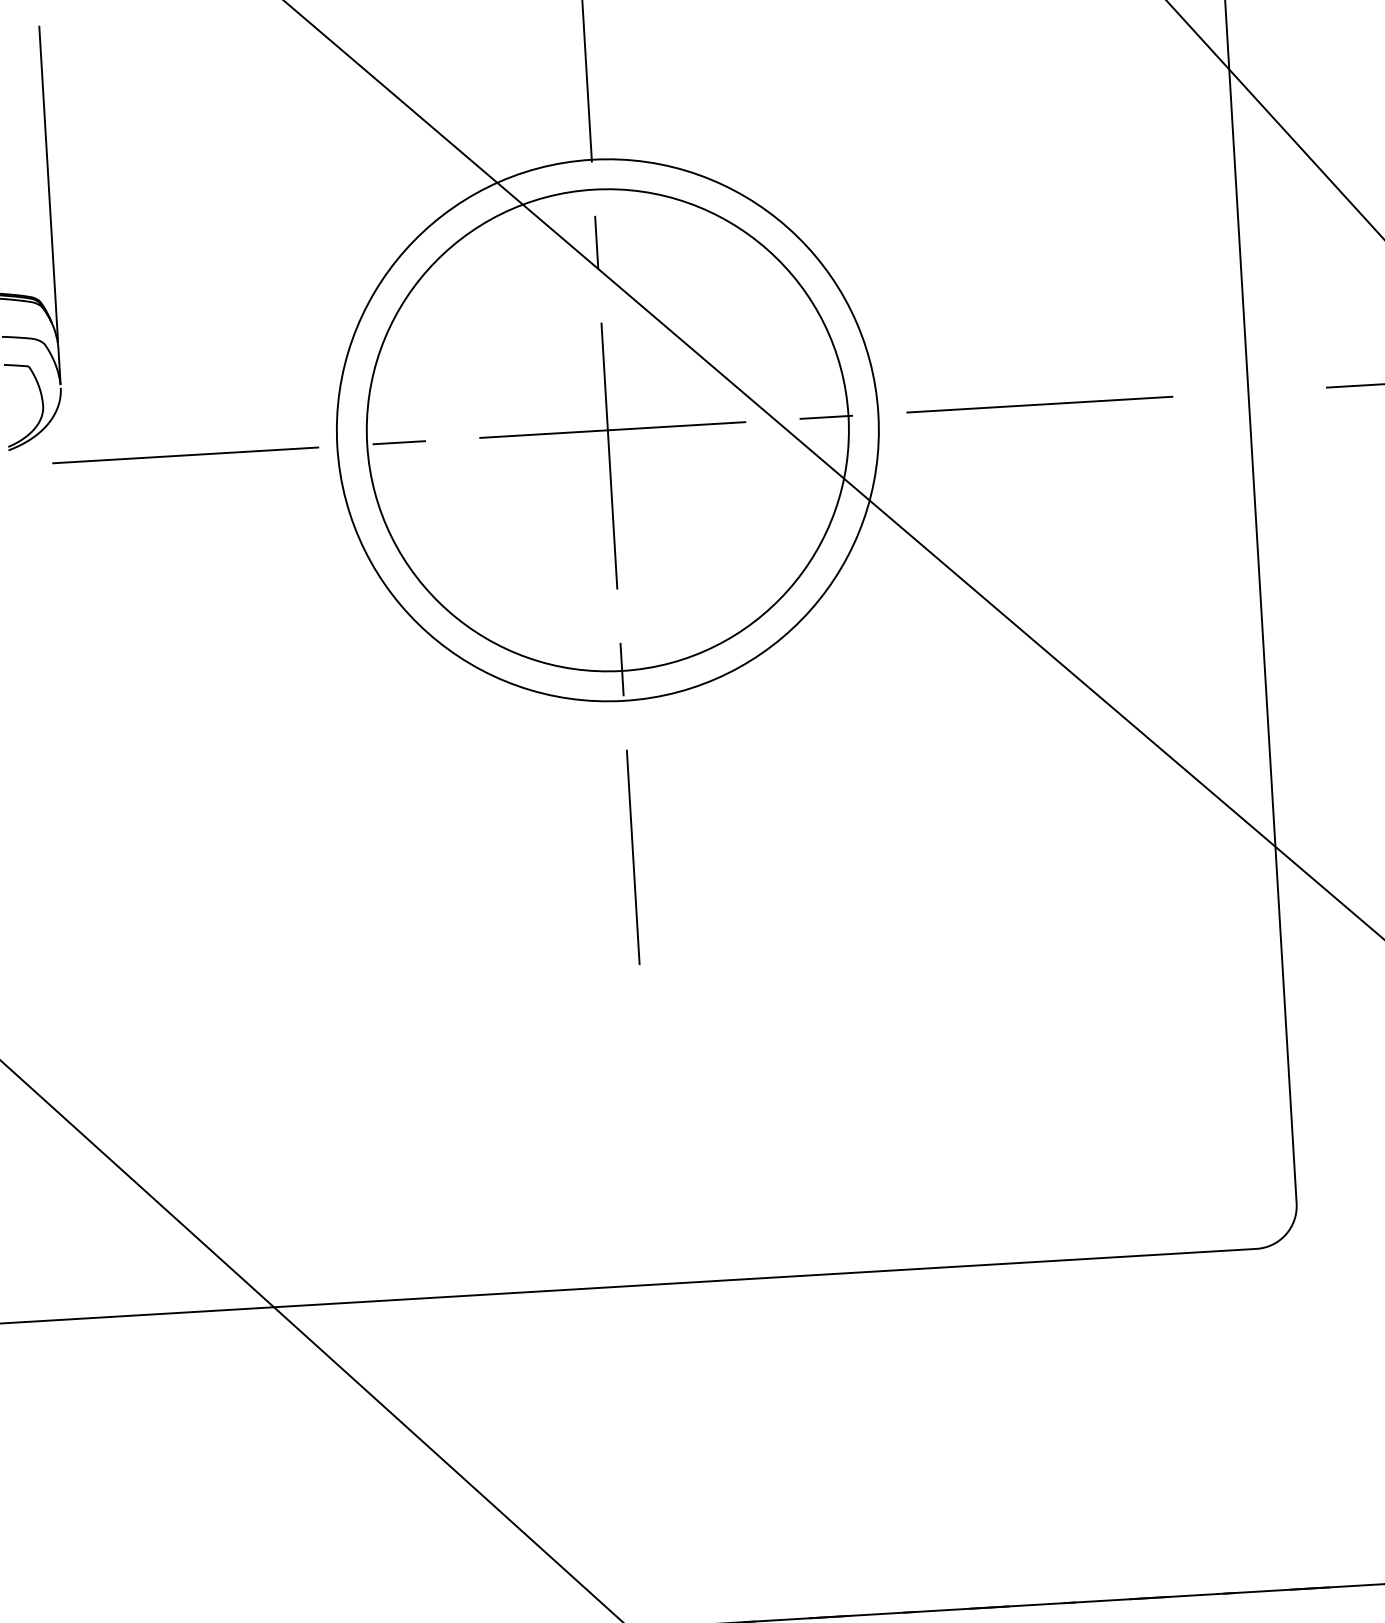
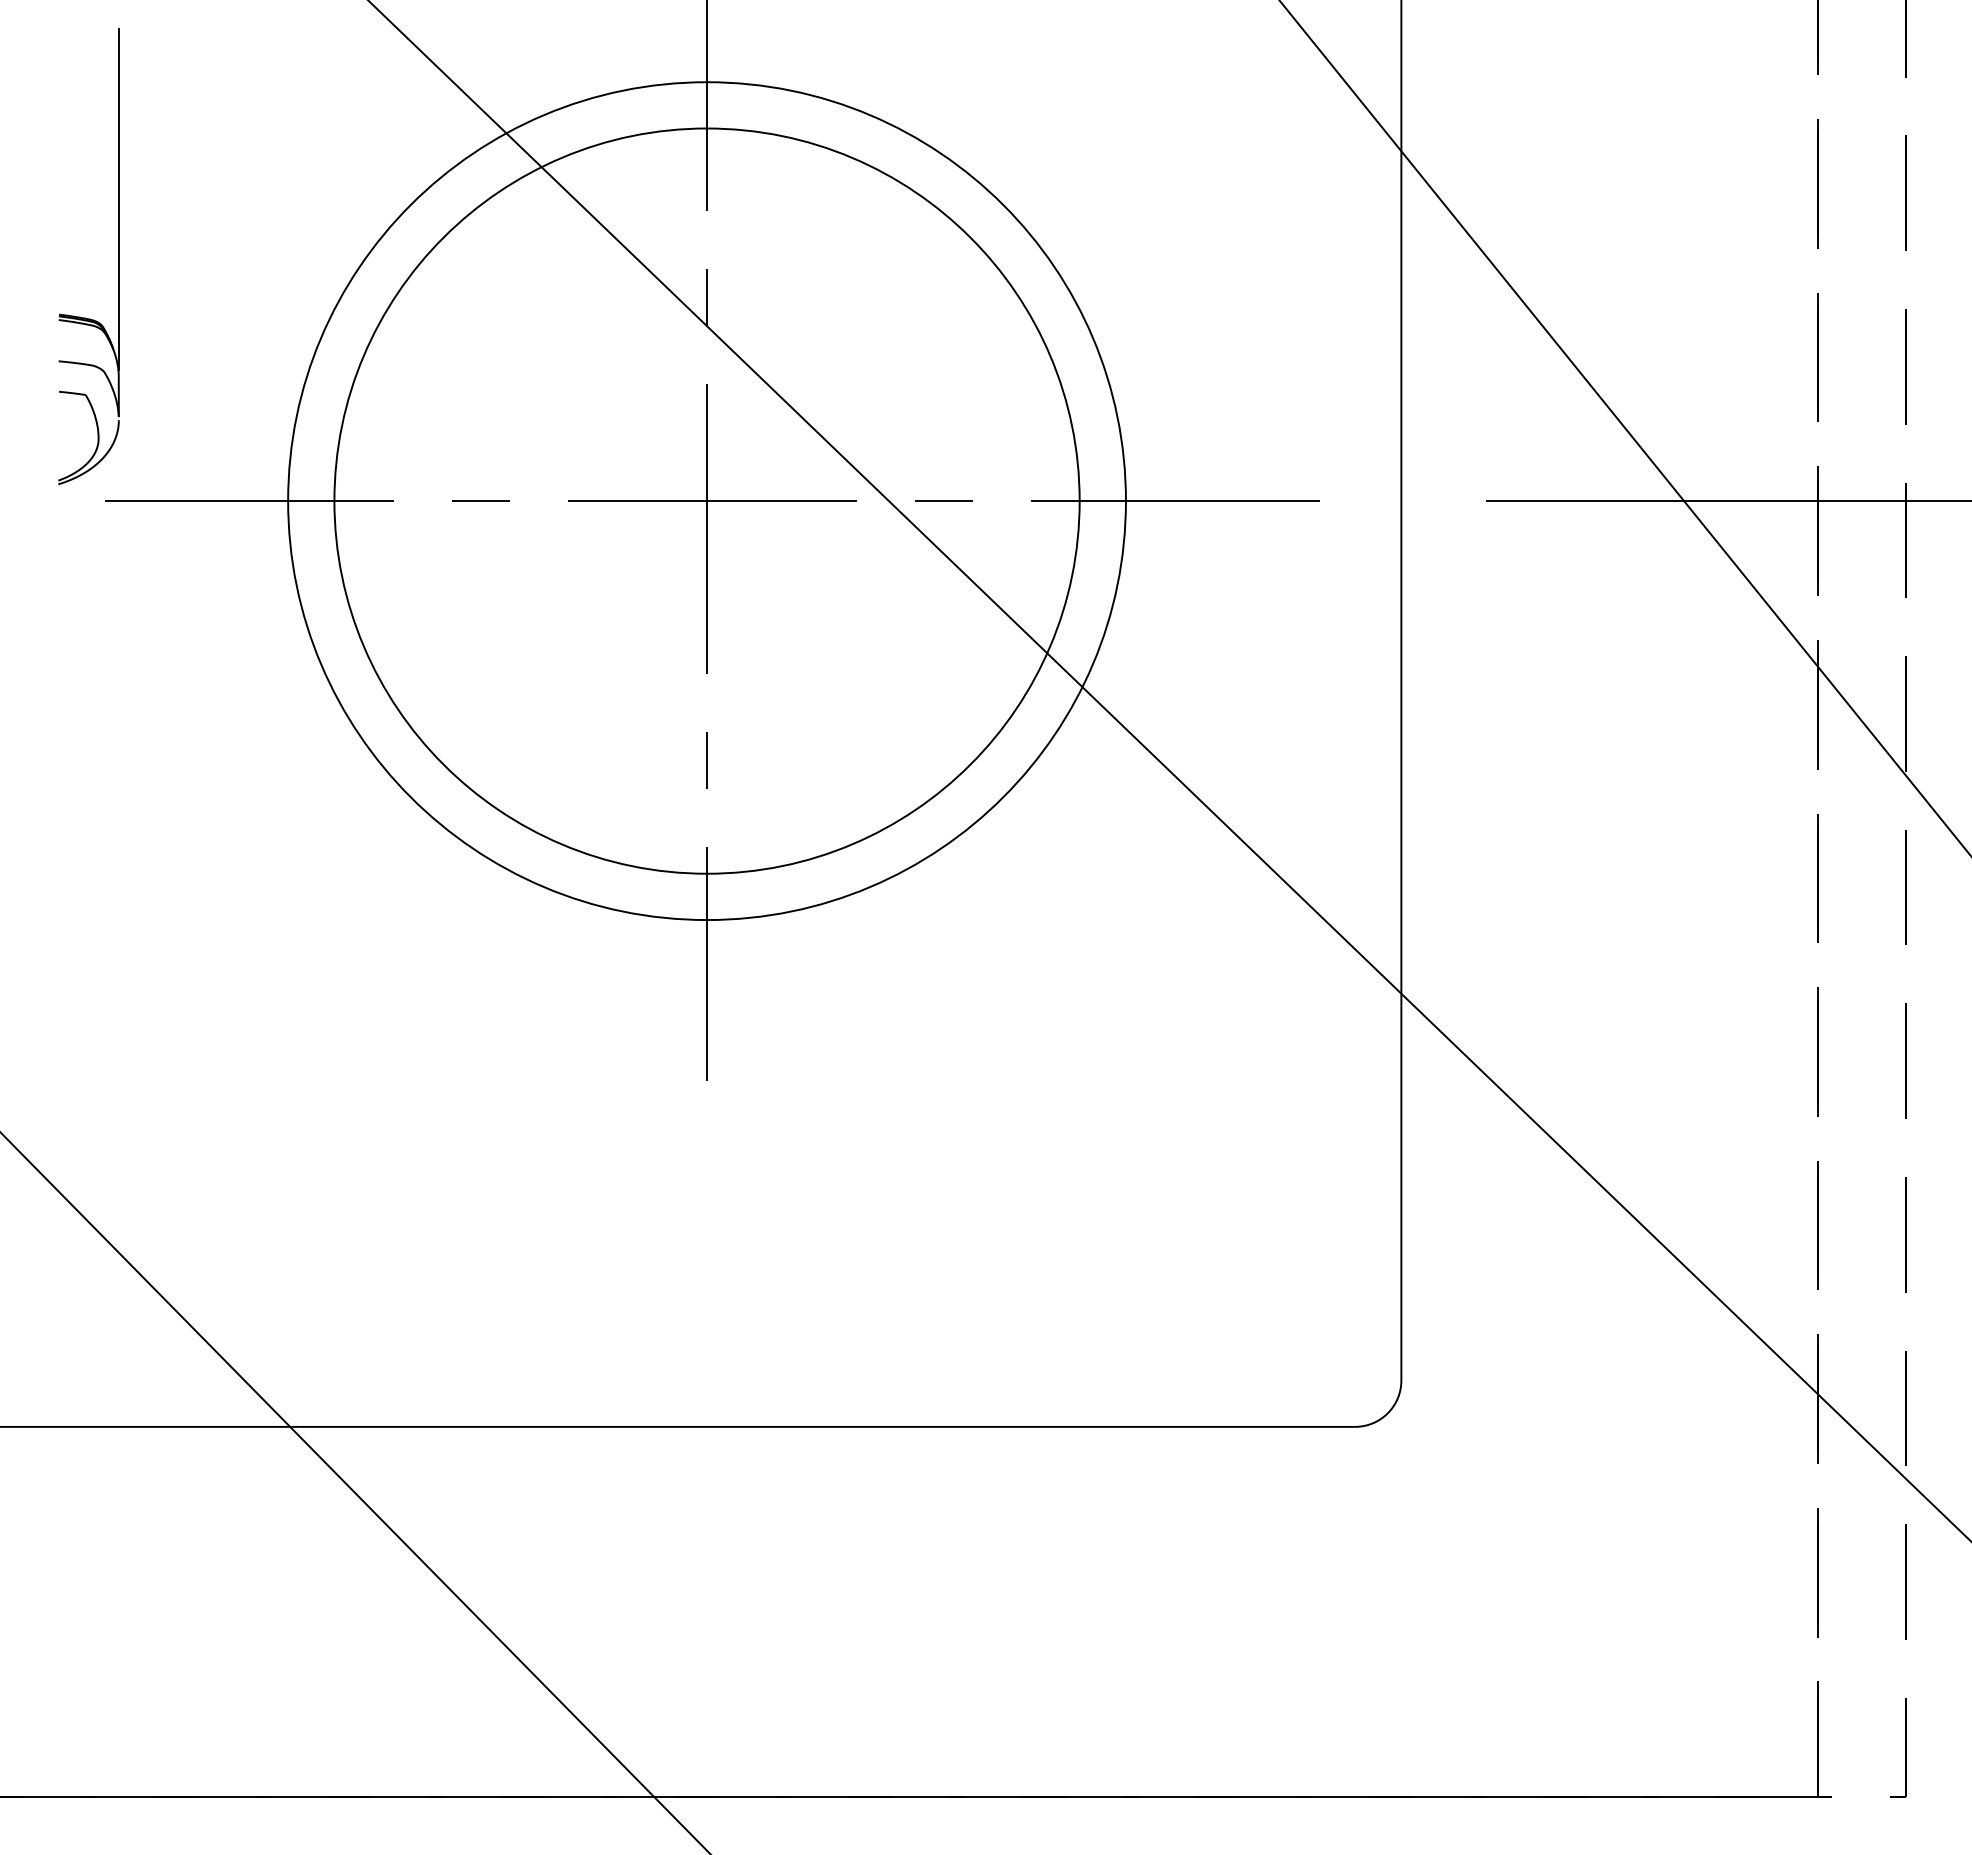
circle: (607, 429) -> (706, 500), size x1.43
circle: (607, 430) -> (706, 501), size x1.43

